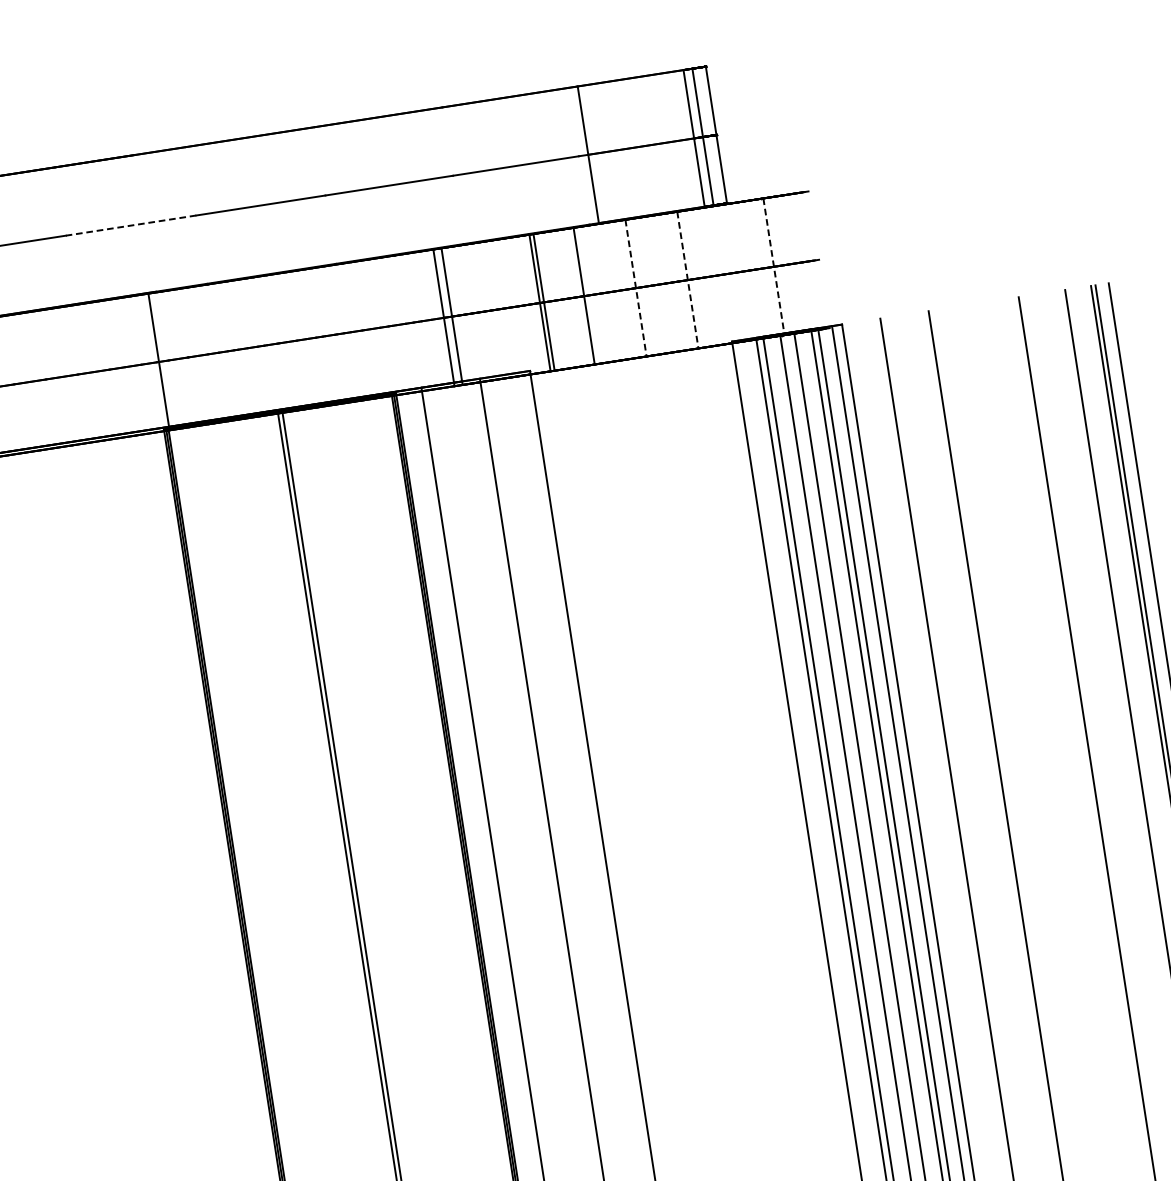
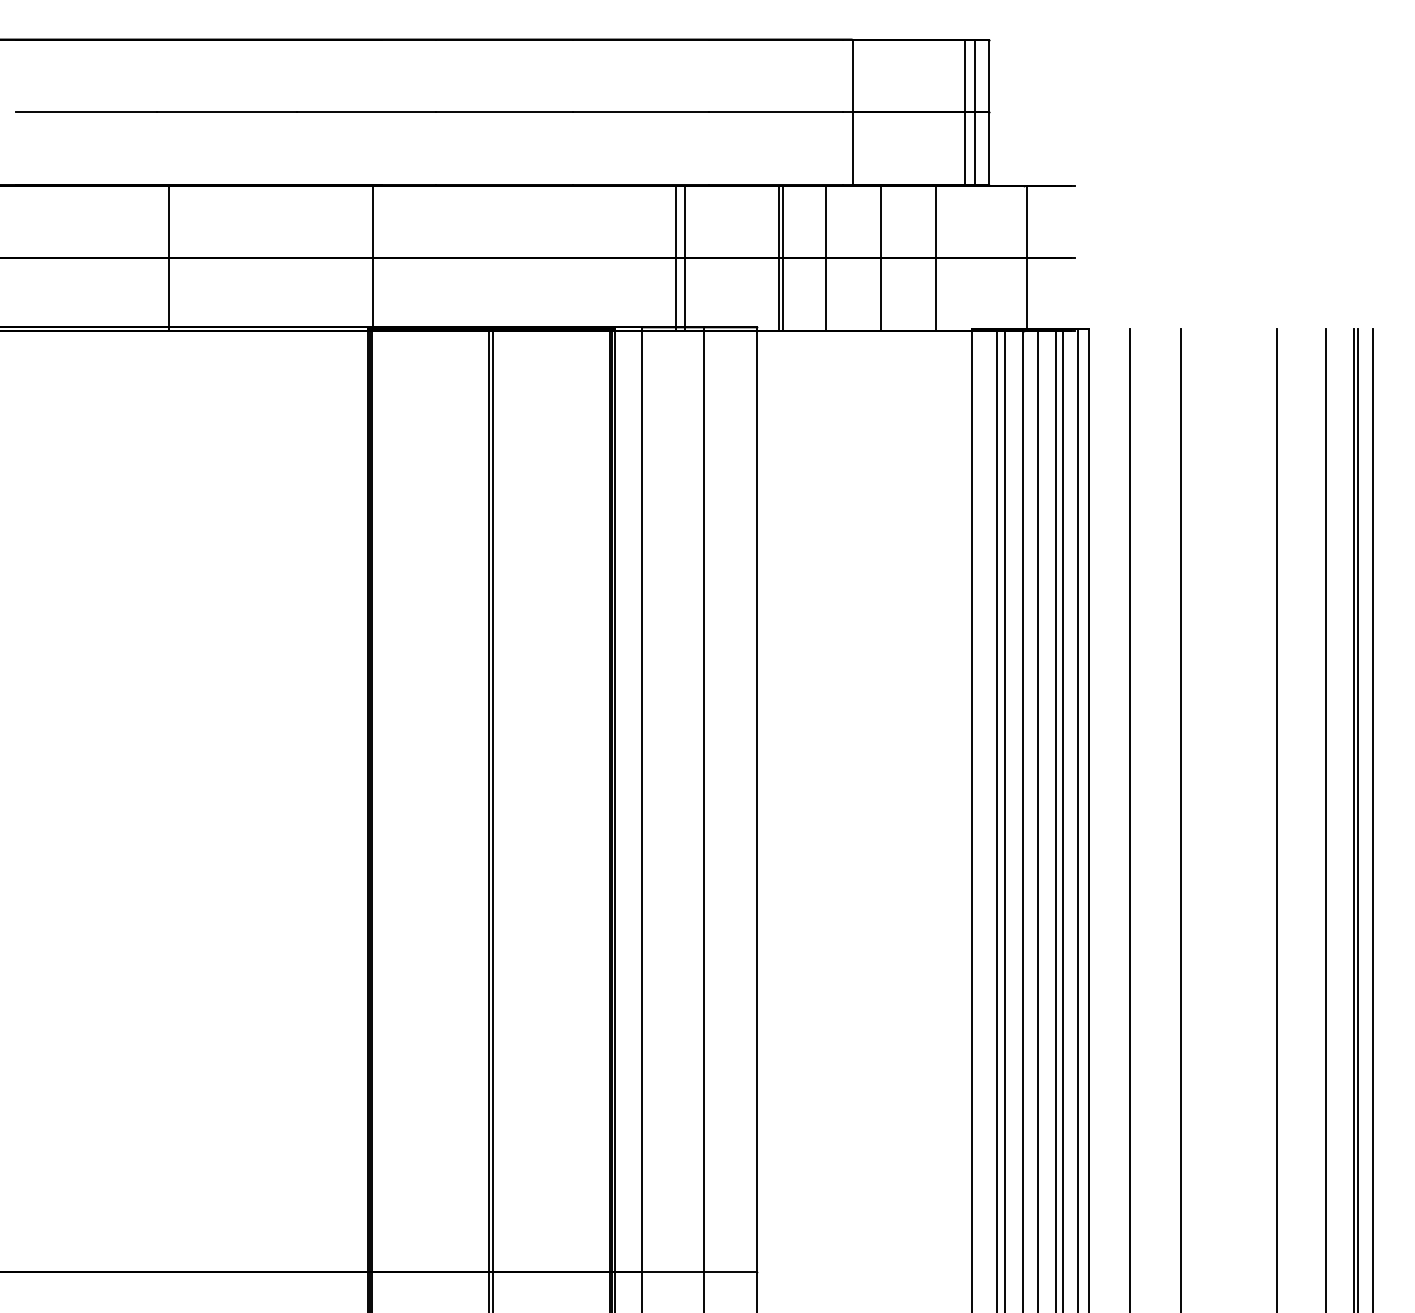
line: (130, 225) -> (365, 112), dashed -> solid
line: (774, 266) -> (1027, 258), dashed -> solid
line: (687, 280) -> (935, 258), dashed -> solid
line: (635, 288) -> (880, 258), dashed -> solid

